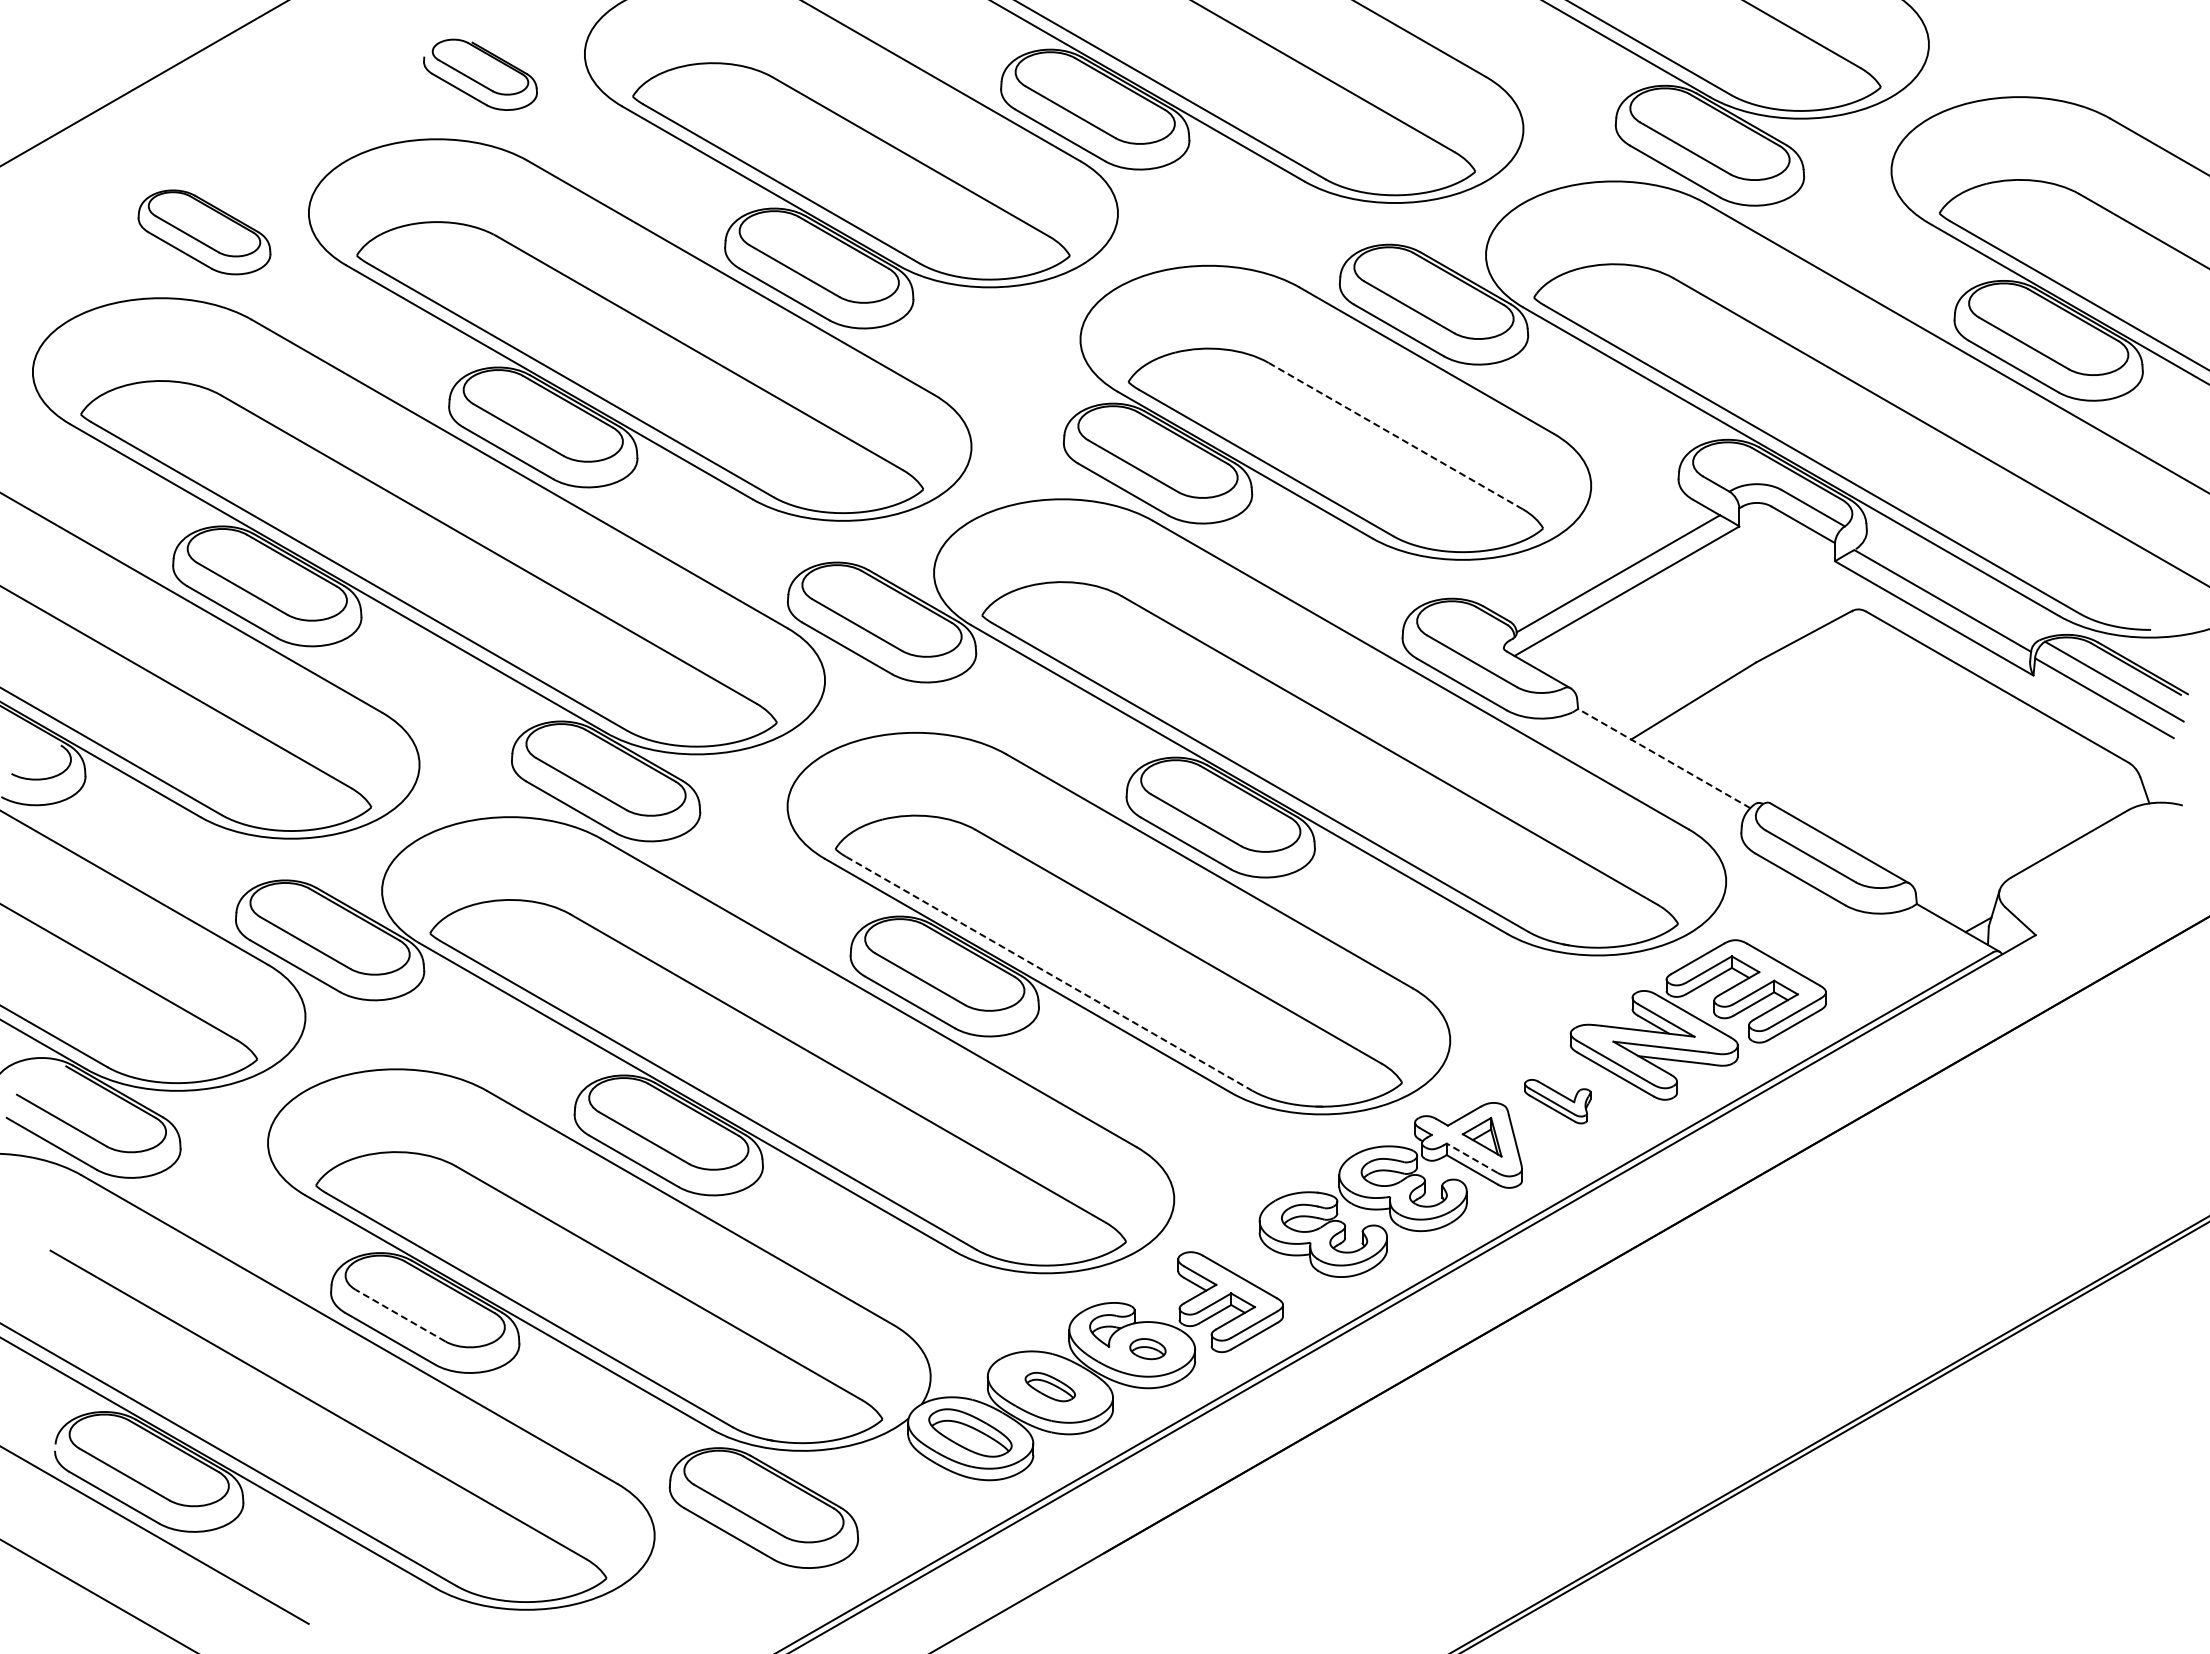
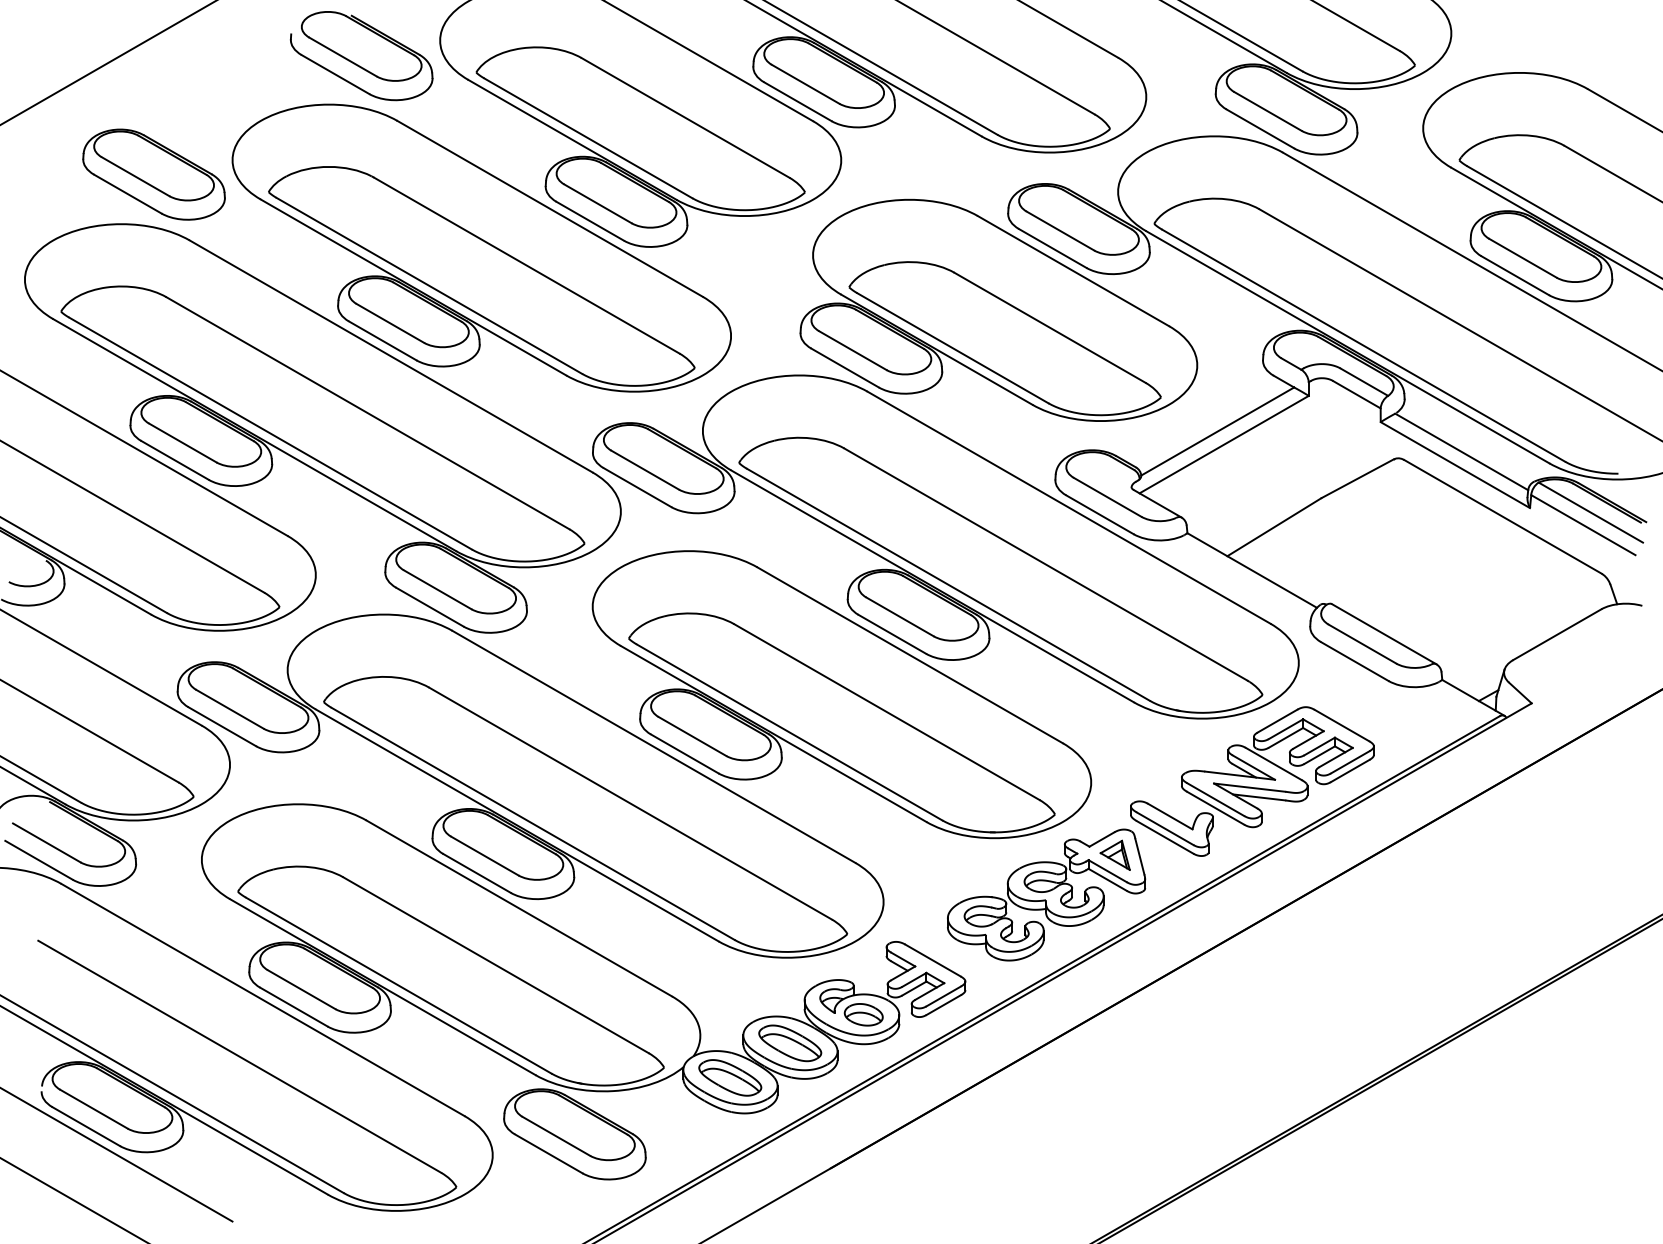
part: (480, 74) -> (361, 55), size x1.67
part: (204, 232) -> (154, 174), size x1.43
line: (1395, 436) -> (1050, 328), dashed -> solid
line: (1663, 758) -> (1251, 570), dashed -> solid
line: (1049, 974) -> (789, 732), dashed -> solid
part: (1557, 1101) -> (1171, 828), size x1.67
line: (1471, 1157) -> (1107, 870), dashed -> solid
line: (400, 1315) -> (301, 989), dashed -> solid
part: (1147, 1348) -> (863, 1014), size x1.43
part: (1050, 1386) -> (790, 1042), size x1.67

